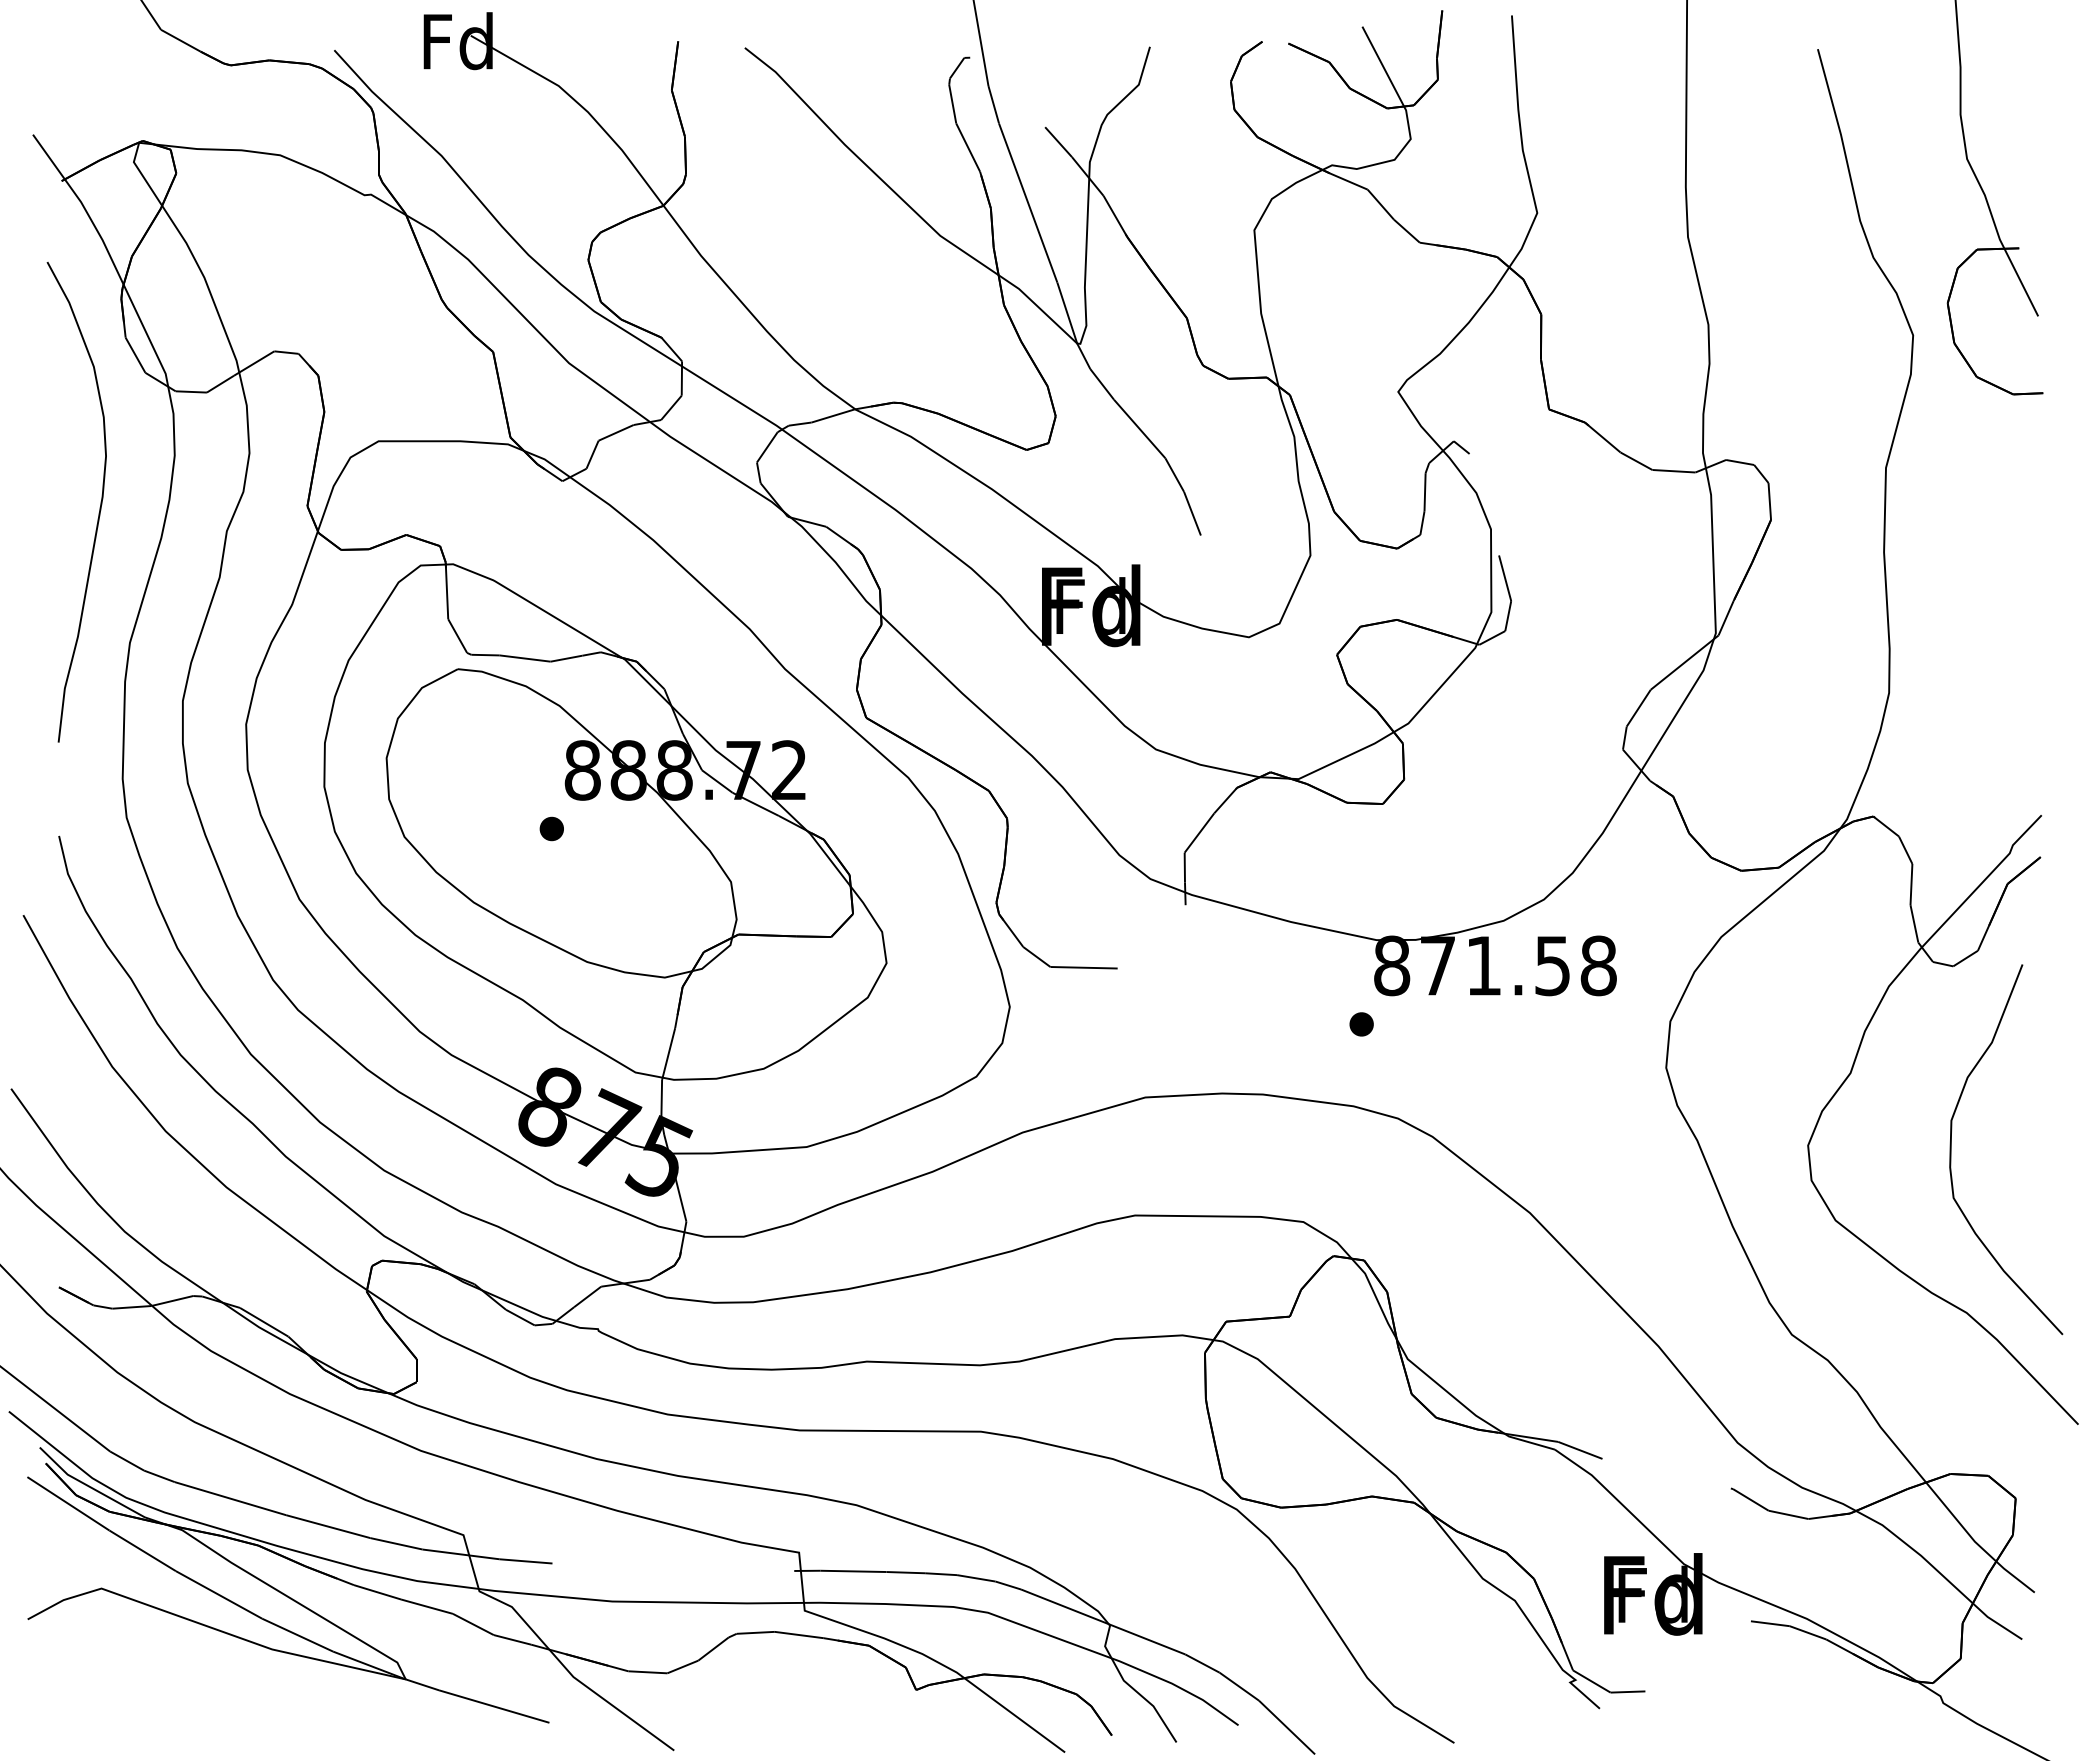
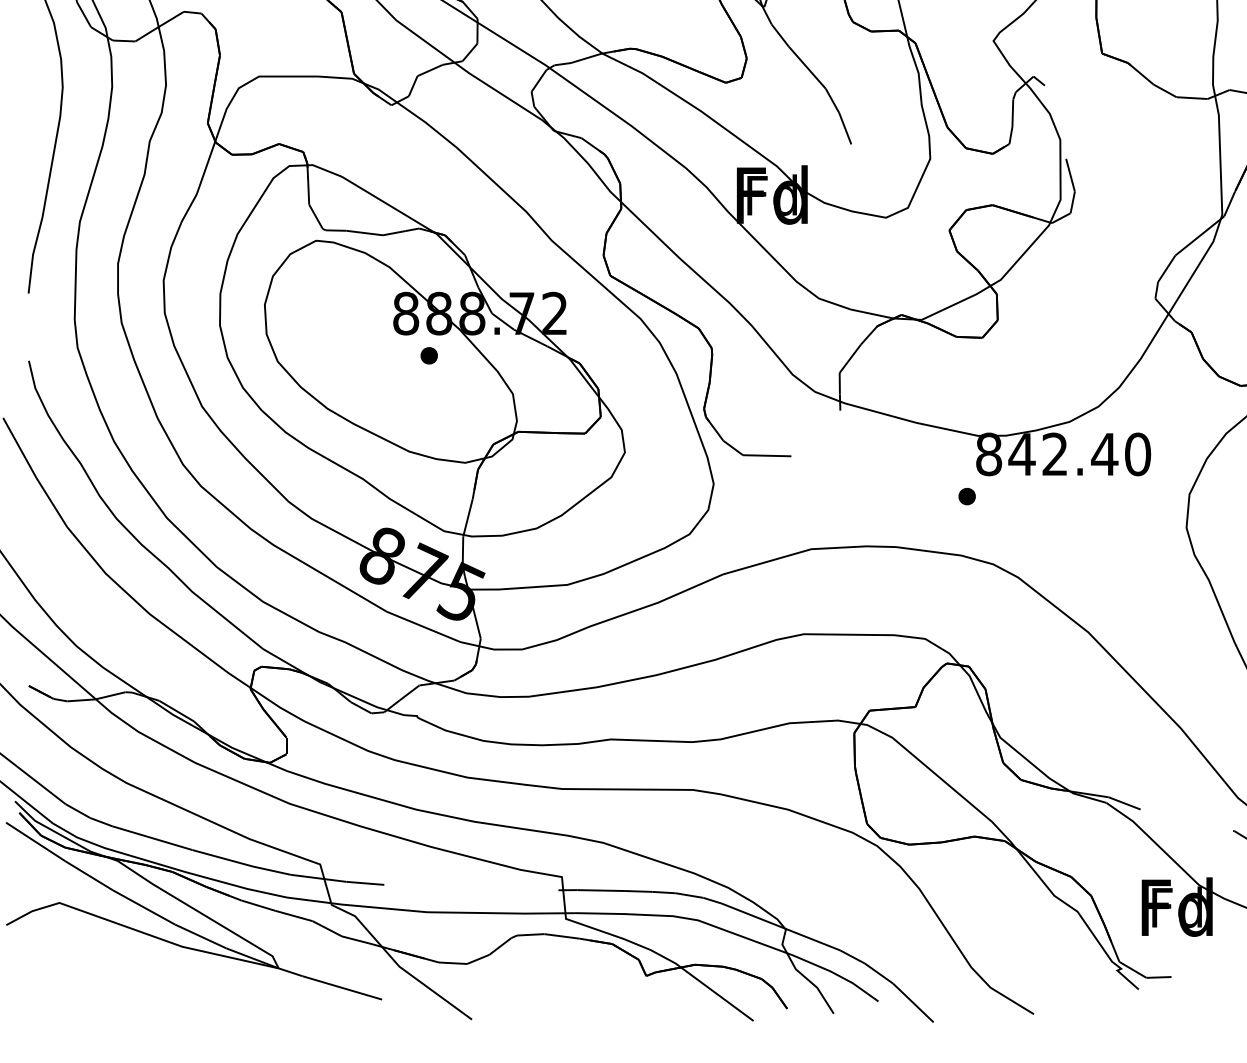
part: (551, 828) -> (428, 355), moved
text: (1517, 965) -> (1079, 454), 871.58 -> 842.40

